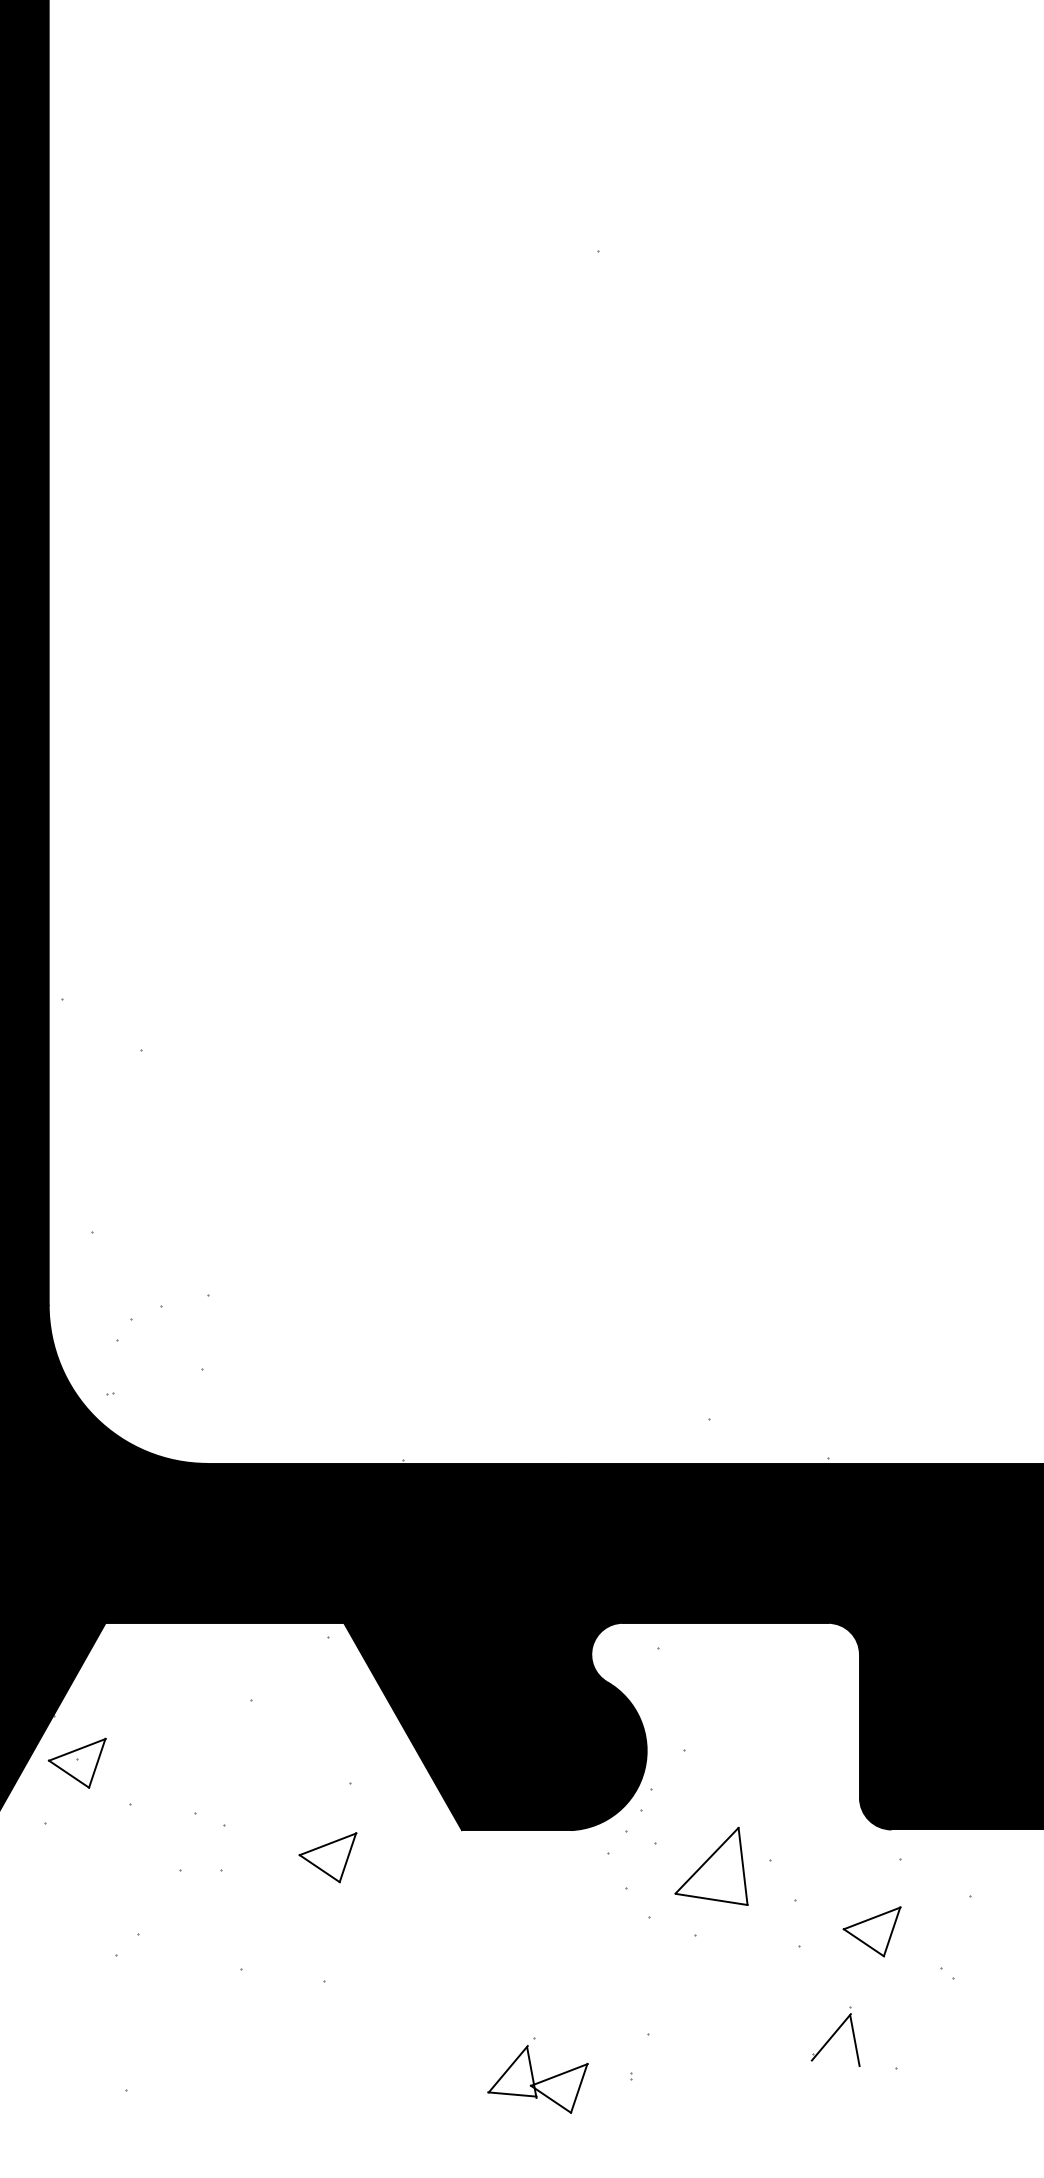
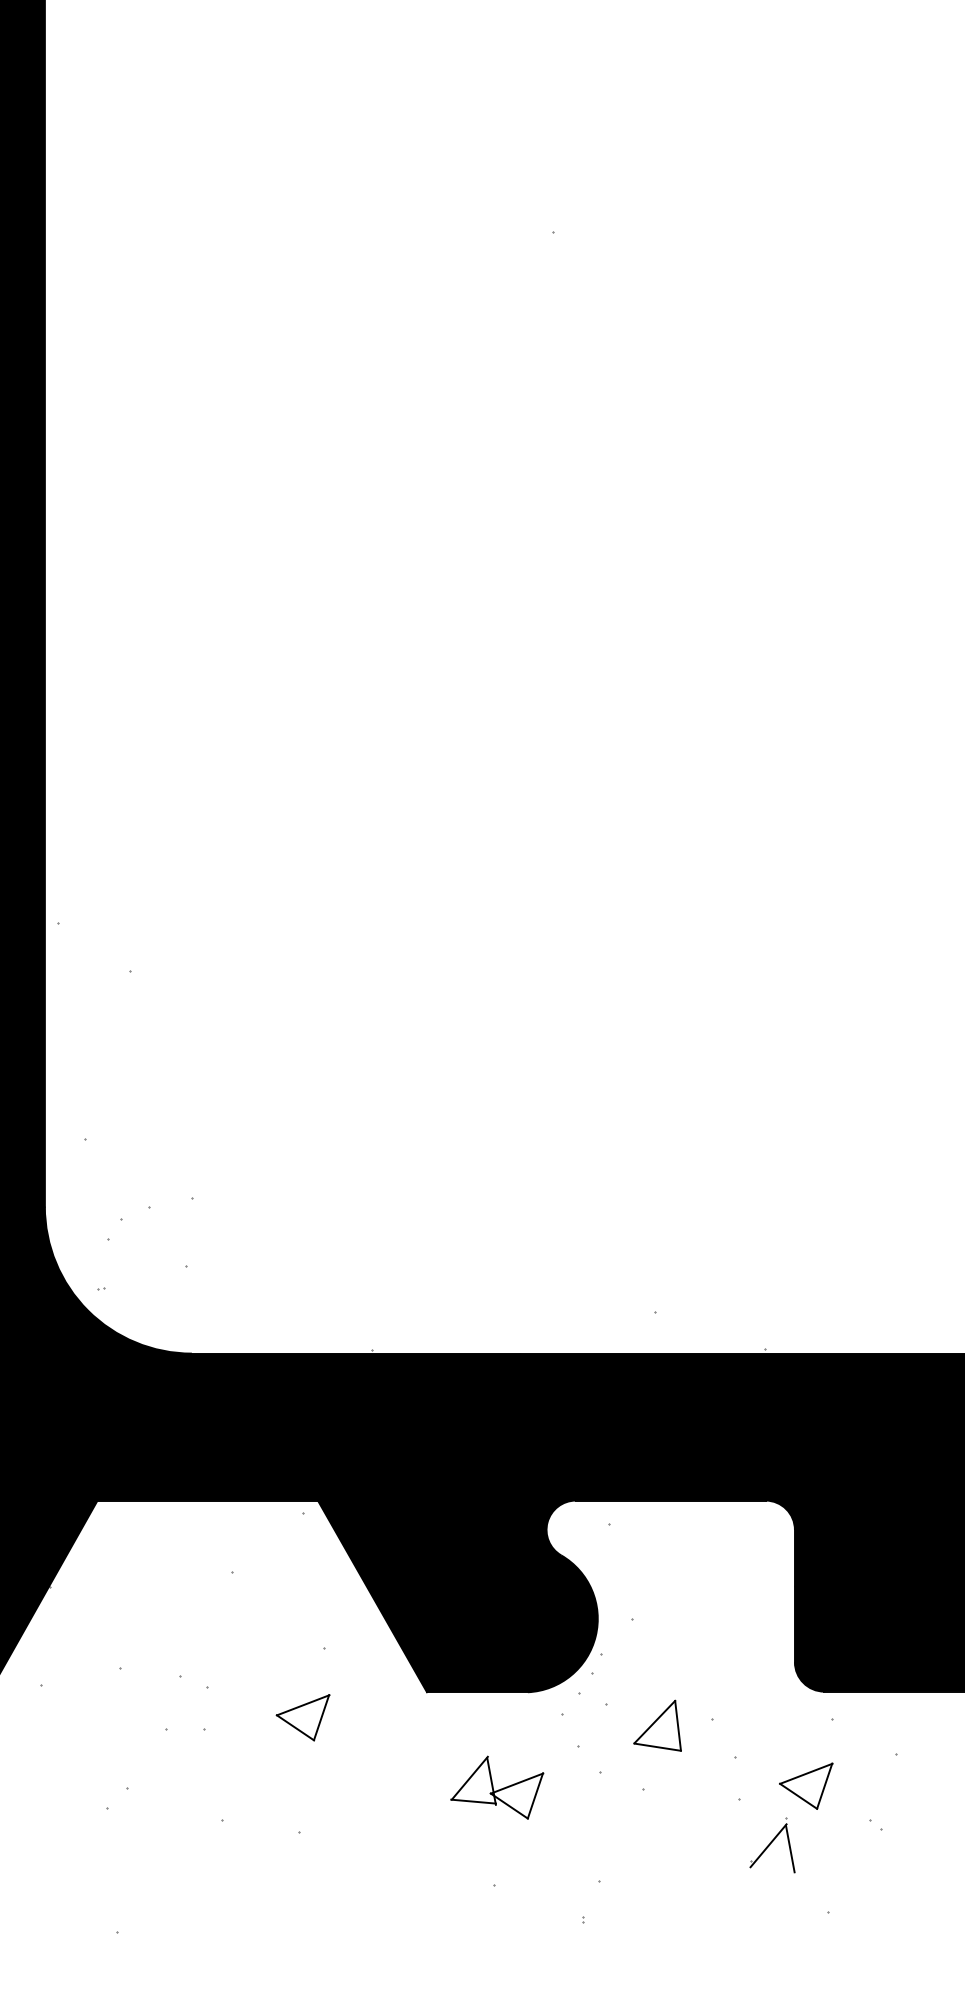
part: (77, 1763) -> (71, 1630), removed
part: (711, 1866) -> (657, 1725), size x0.7
part: (835, 2037) -> (772, 1845), moved
part: (538, 2079) -> (497, 1787), moved

